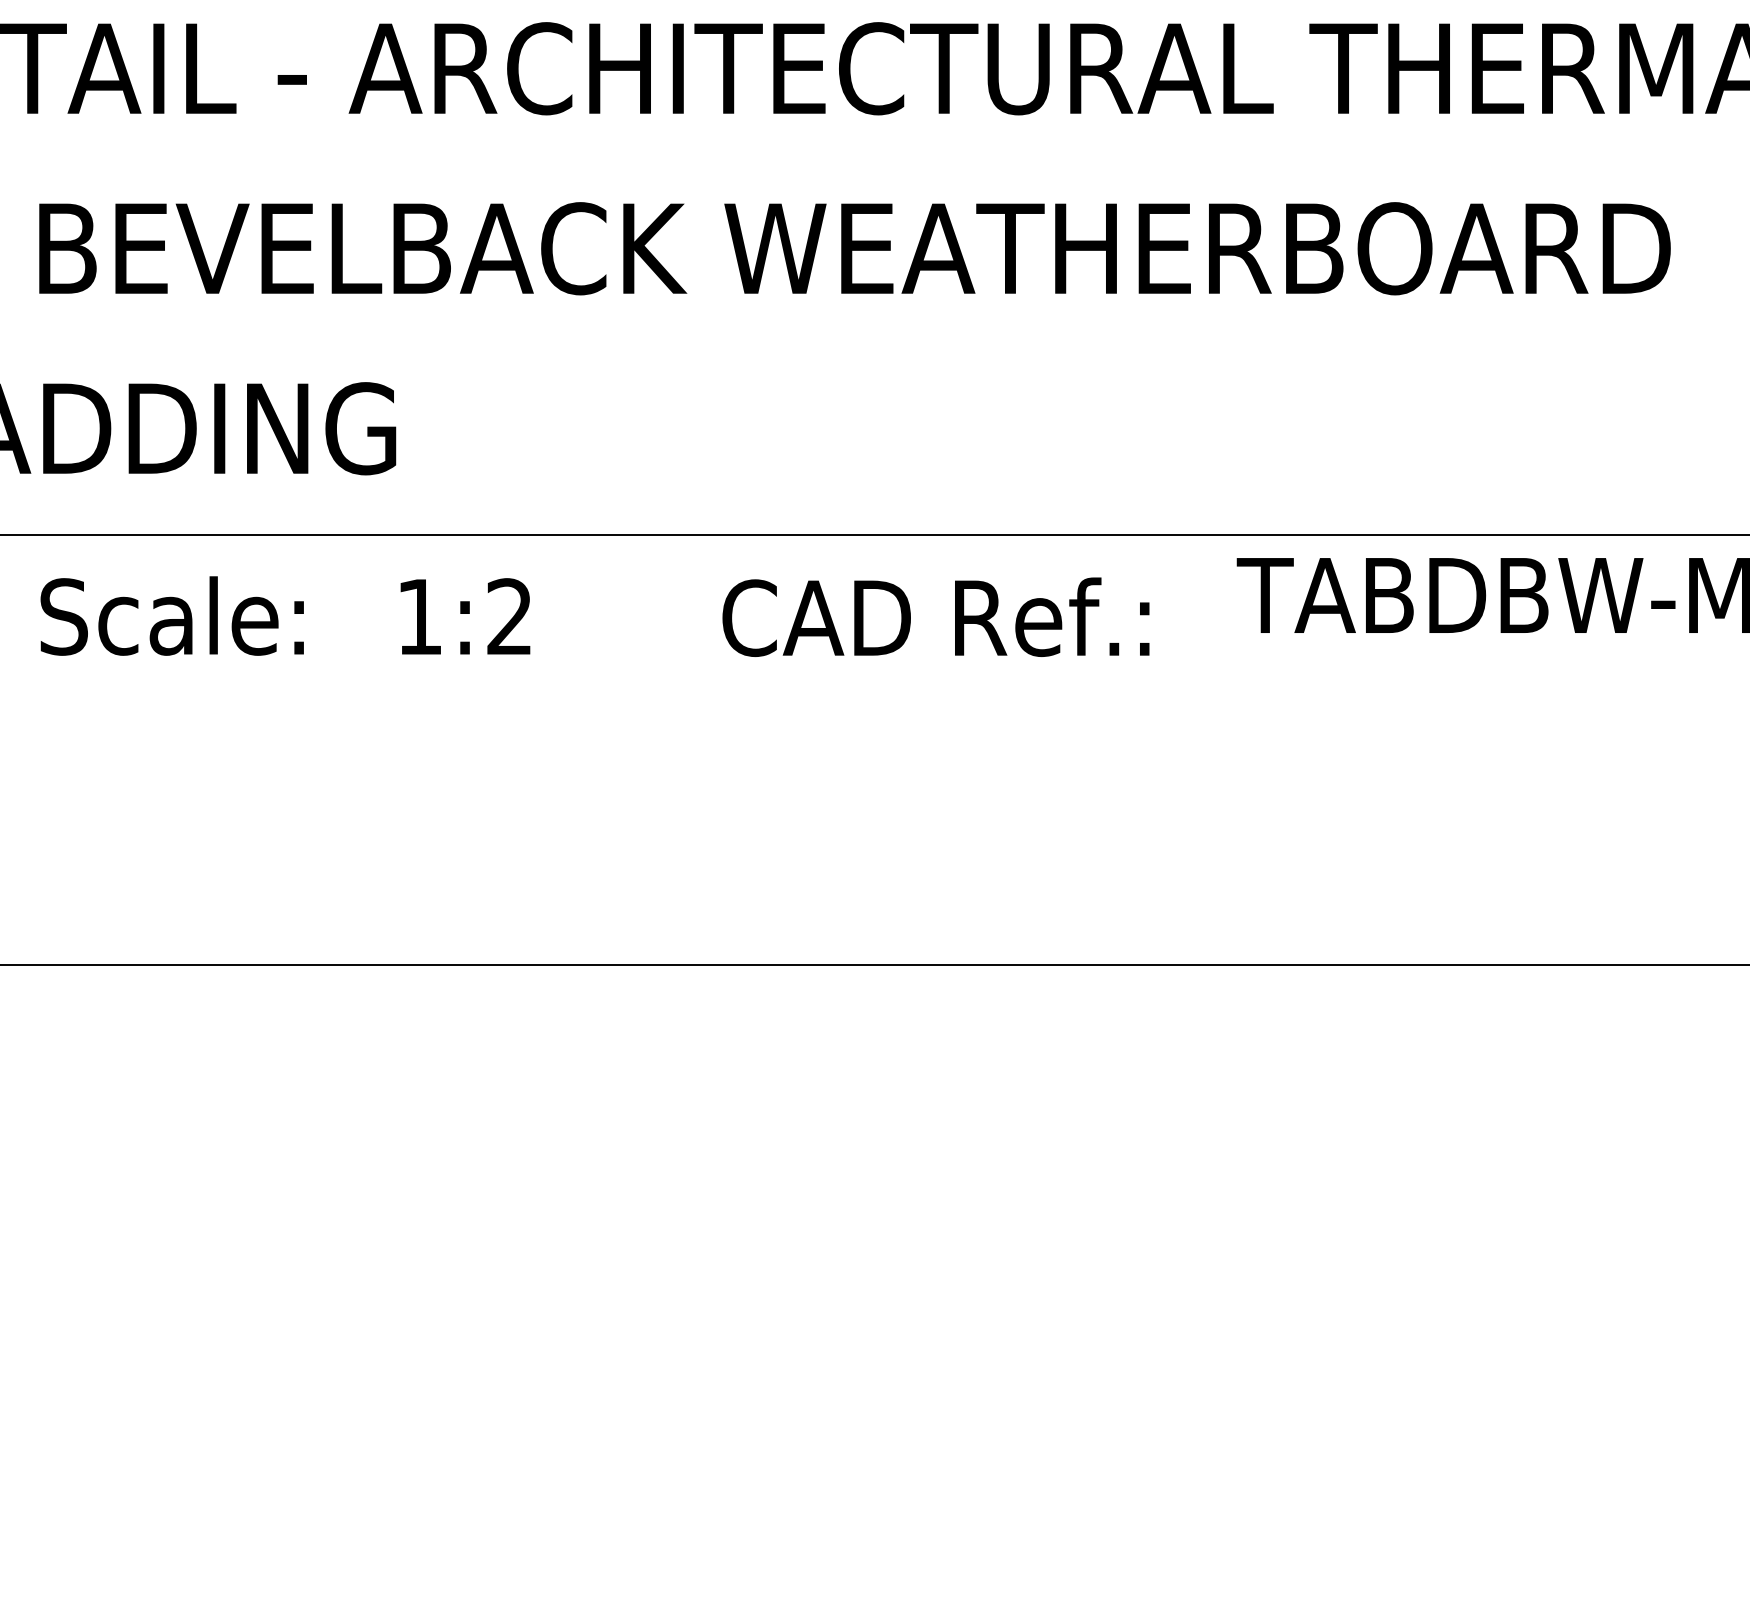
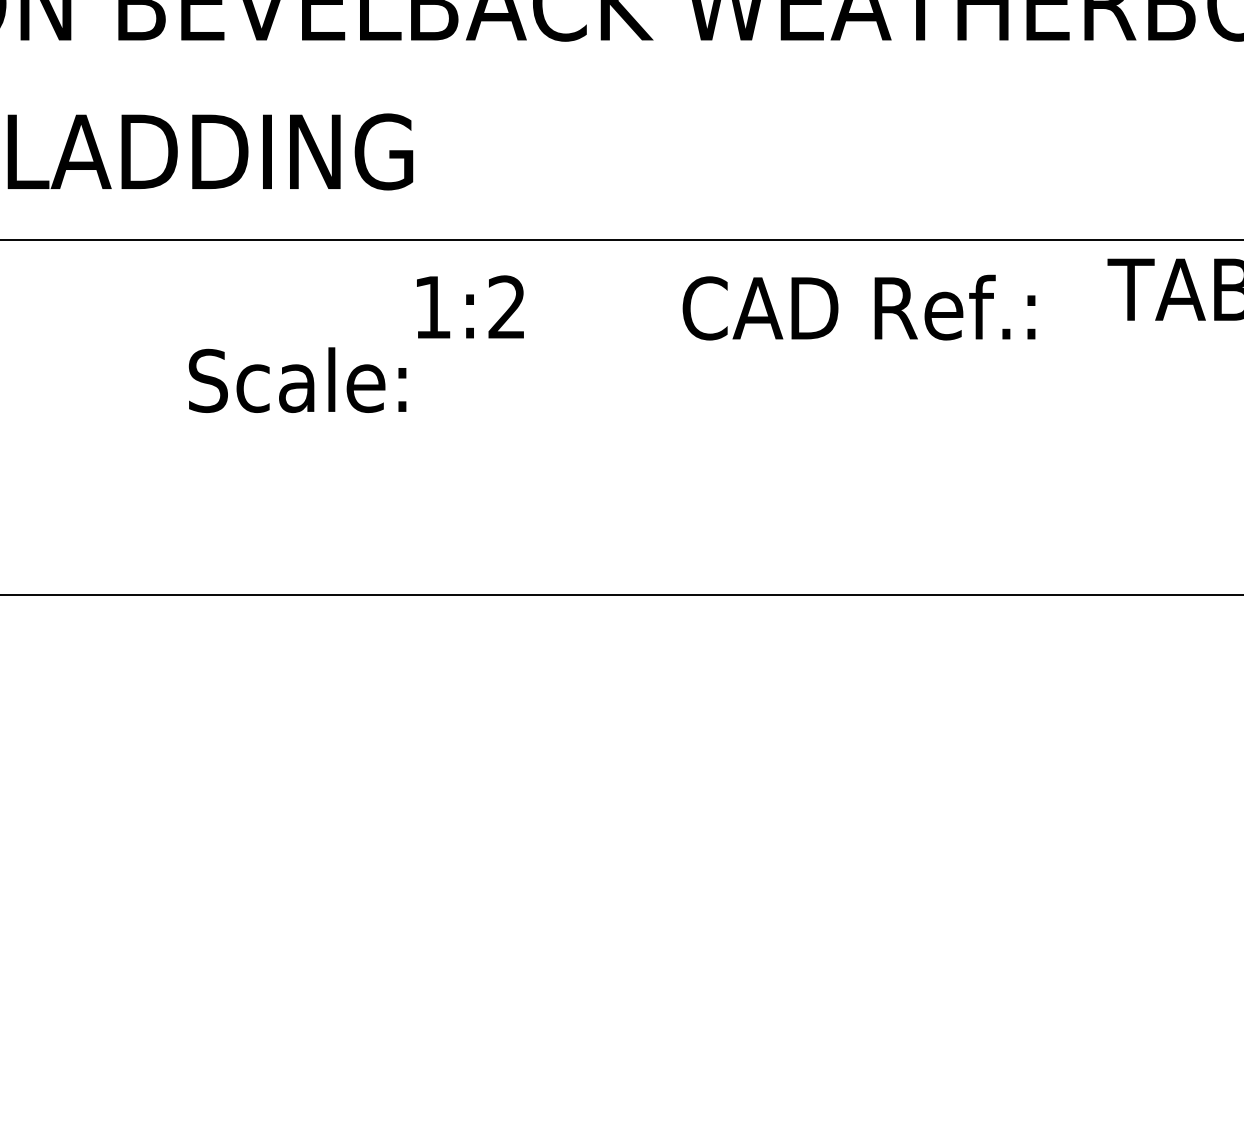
text: (171, 615) -> (296, 379), moved

